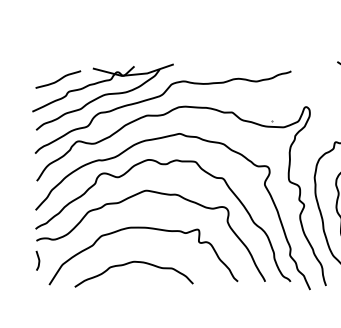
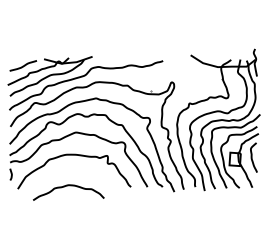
curve: (133, 263) -> (68, 186), moved

